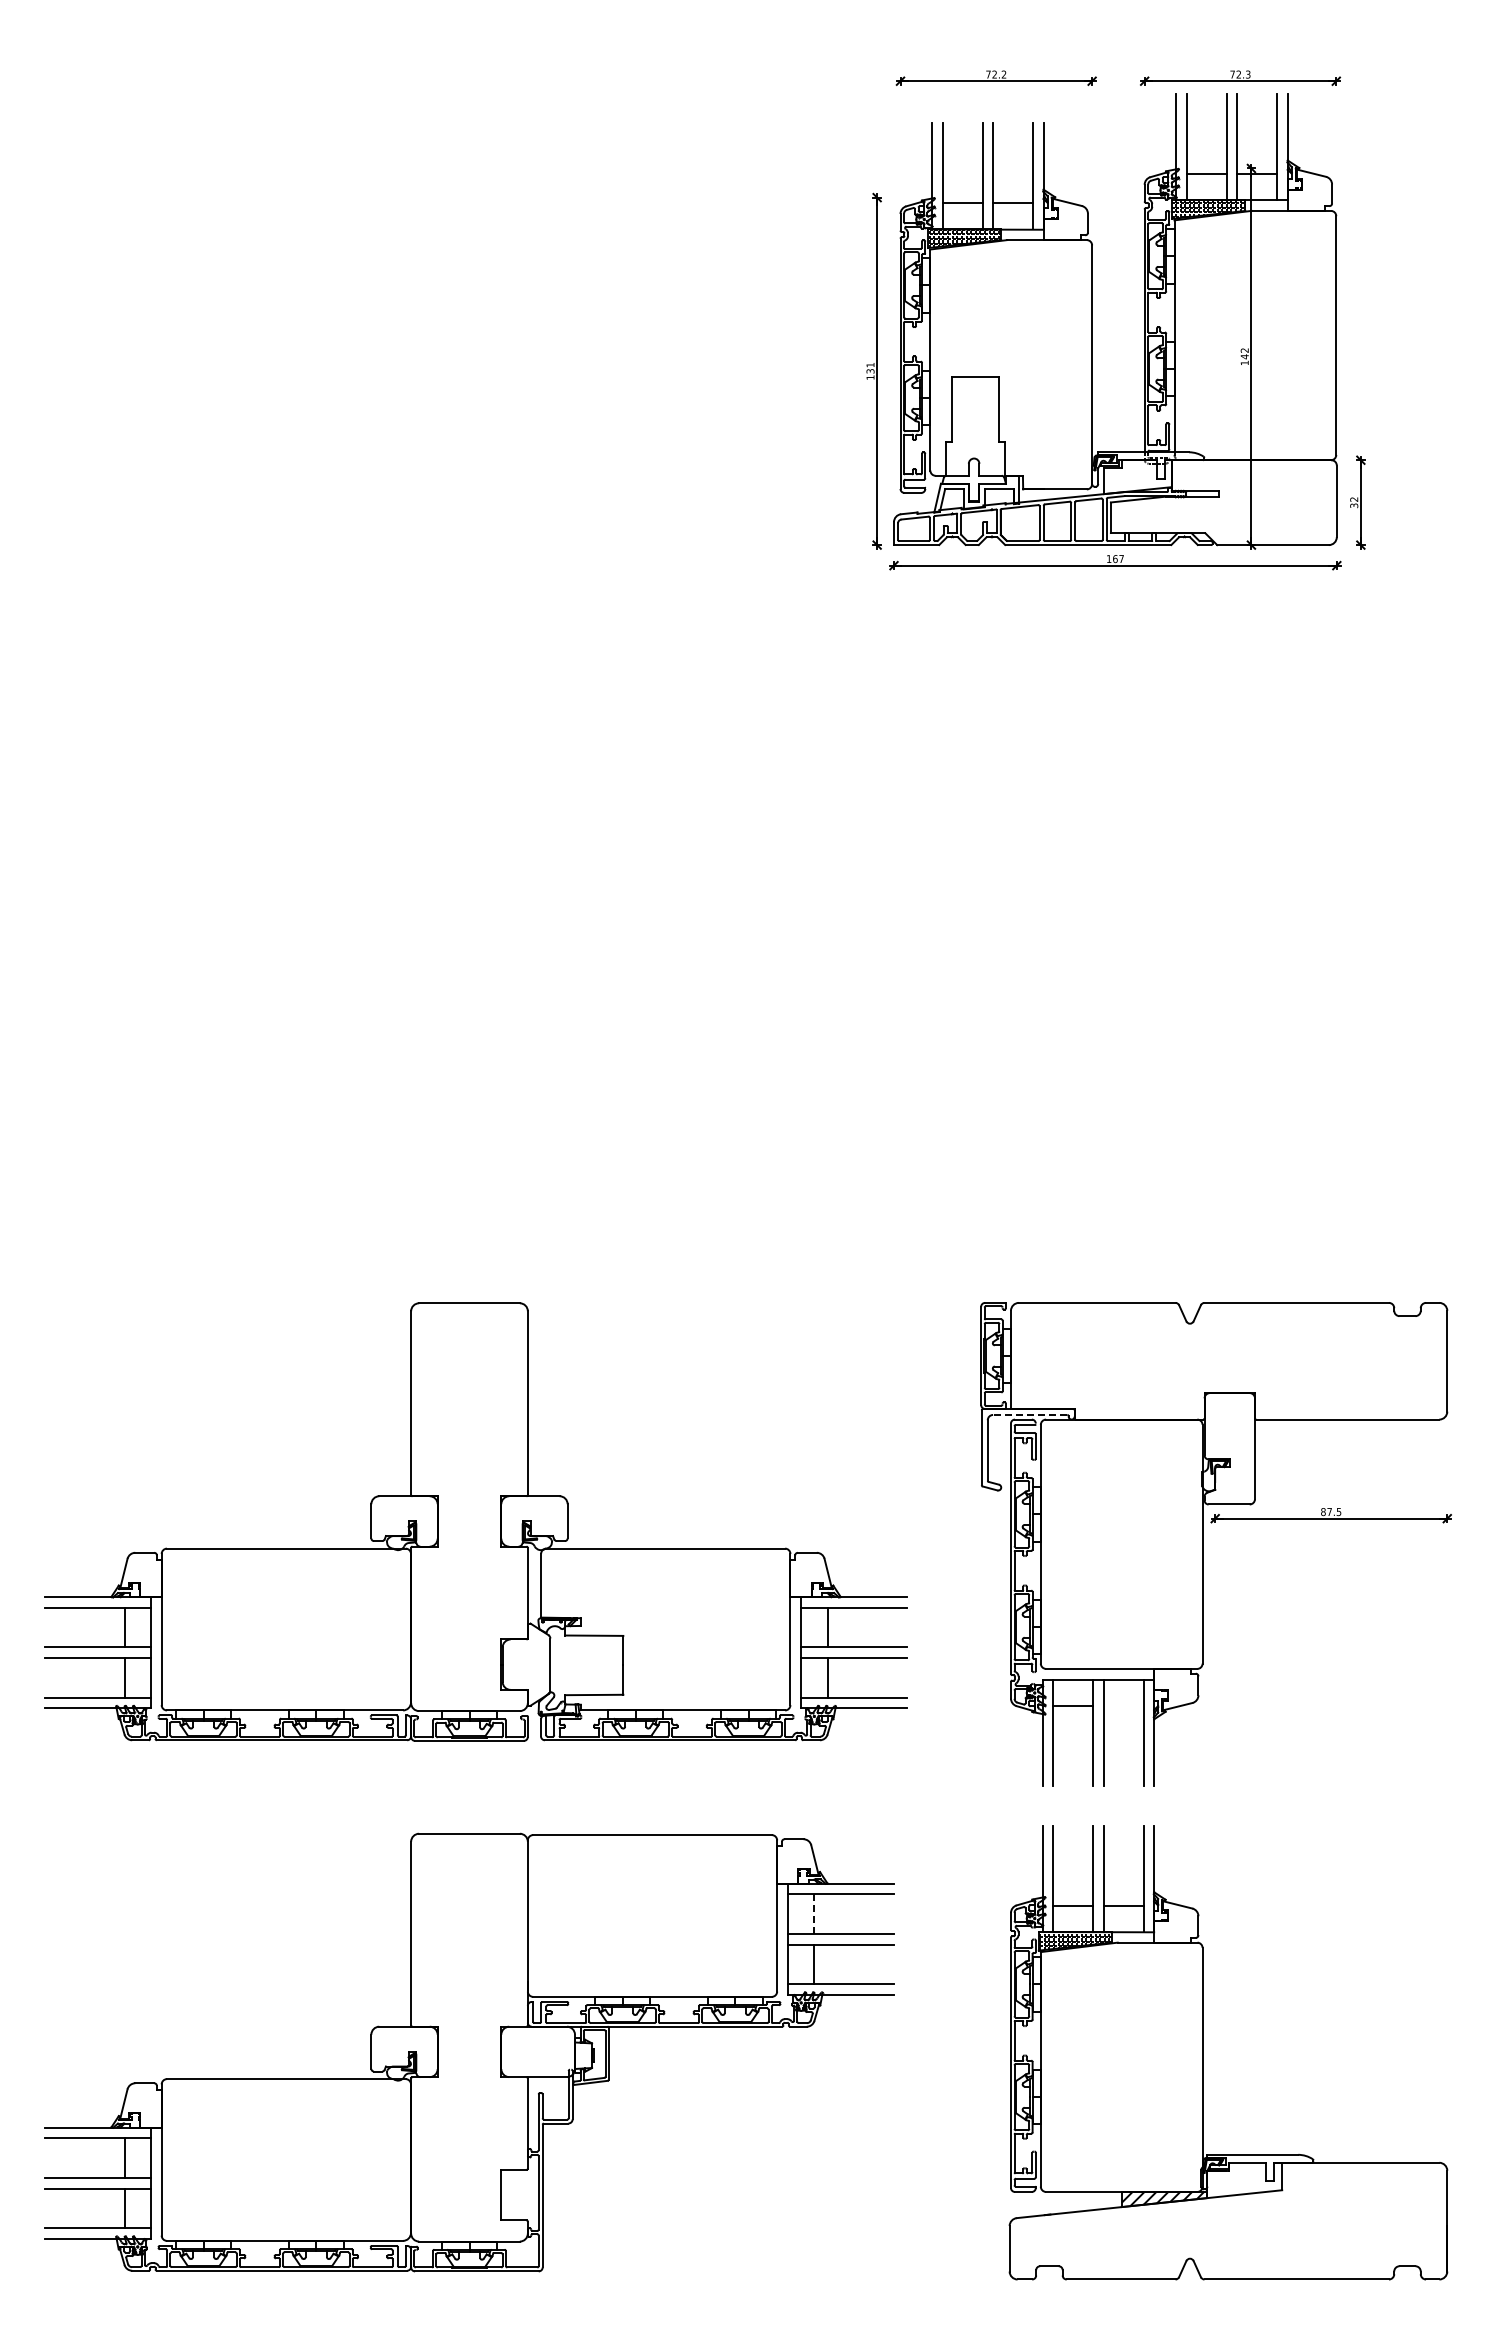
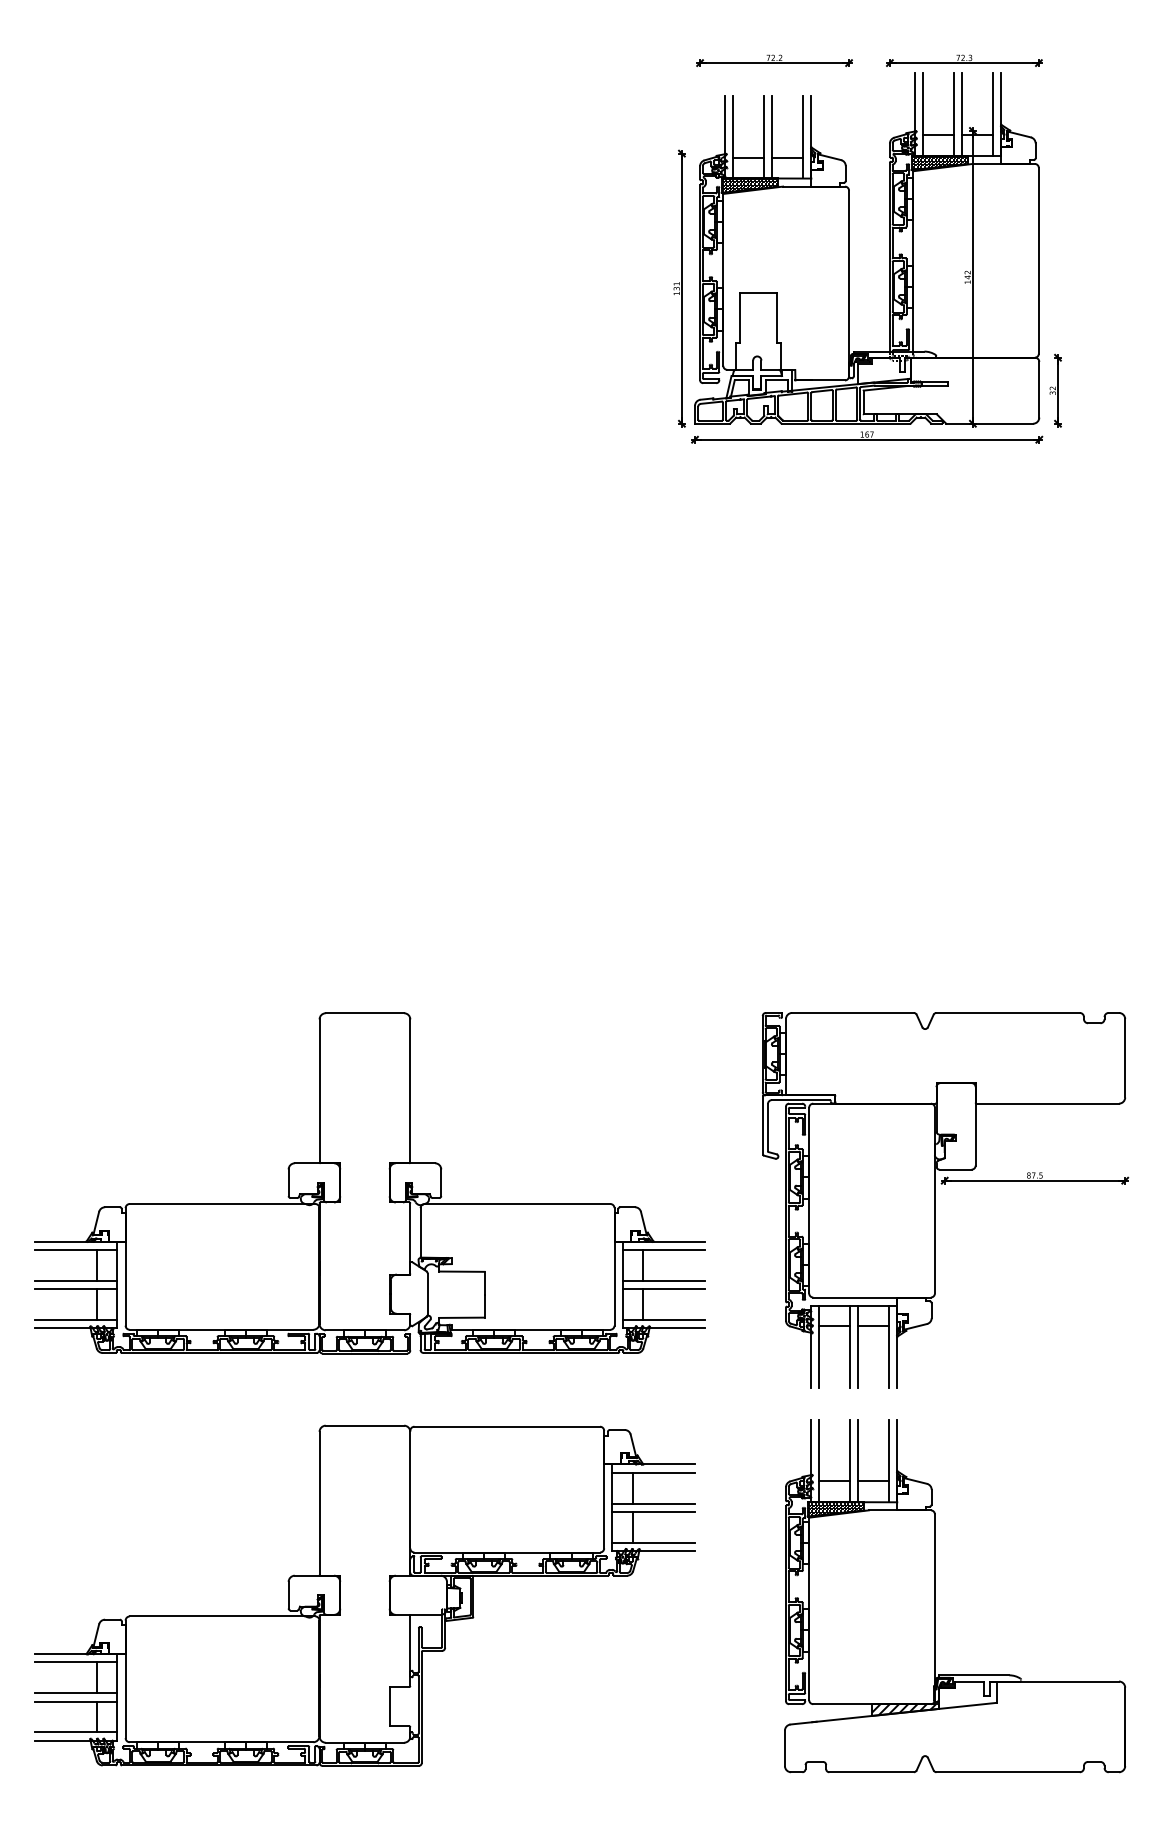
line: (1029, 1414) -> (800, 1099), dashed -> solid
line: (1123, 1706) -> (873, 1326), added
line: (814, 1914) -> (633, 1488), dashed -> solid

